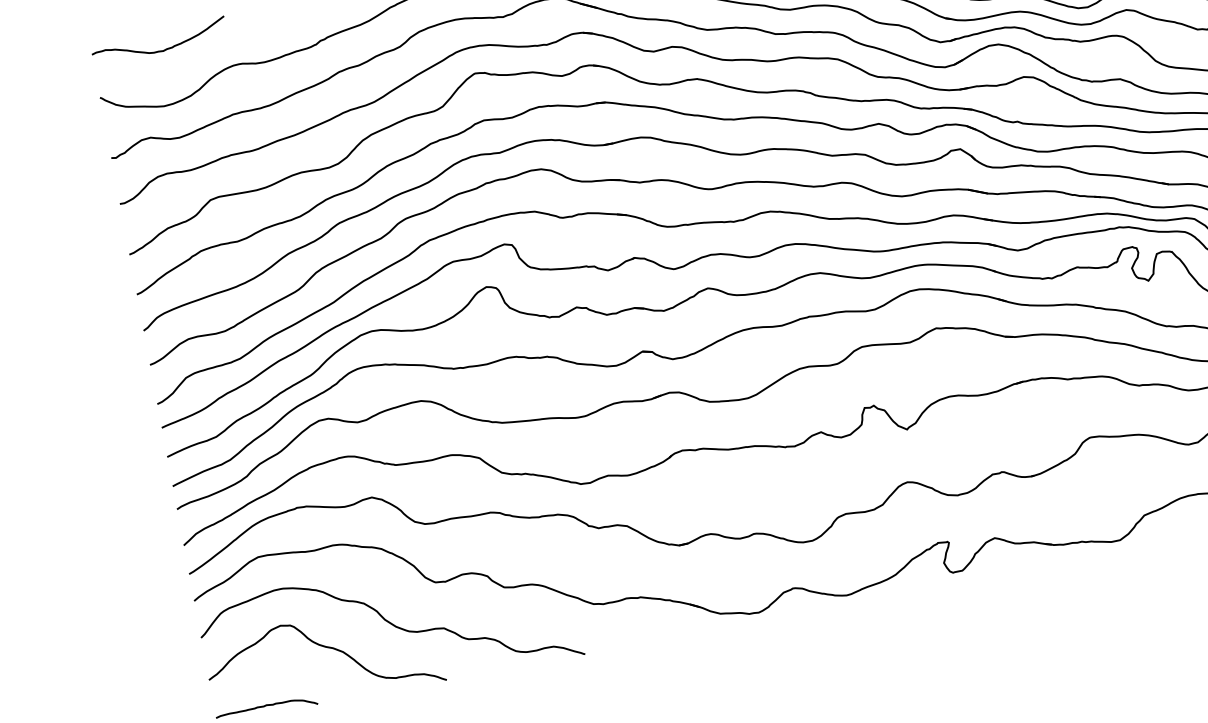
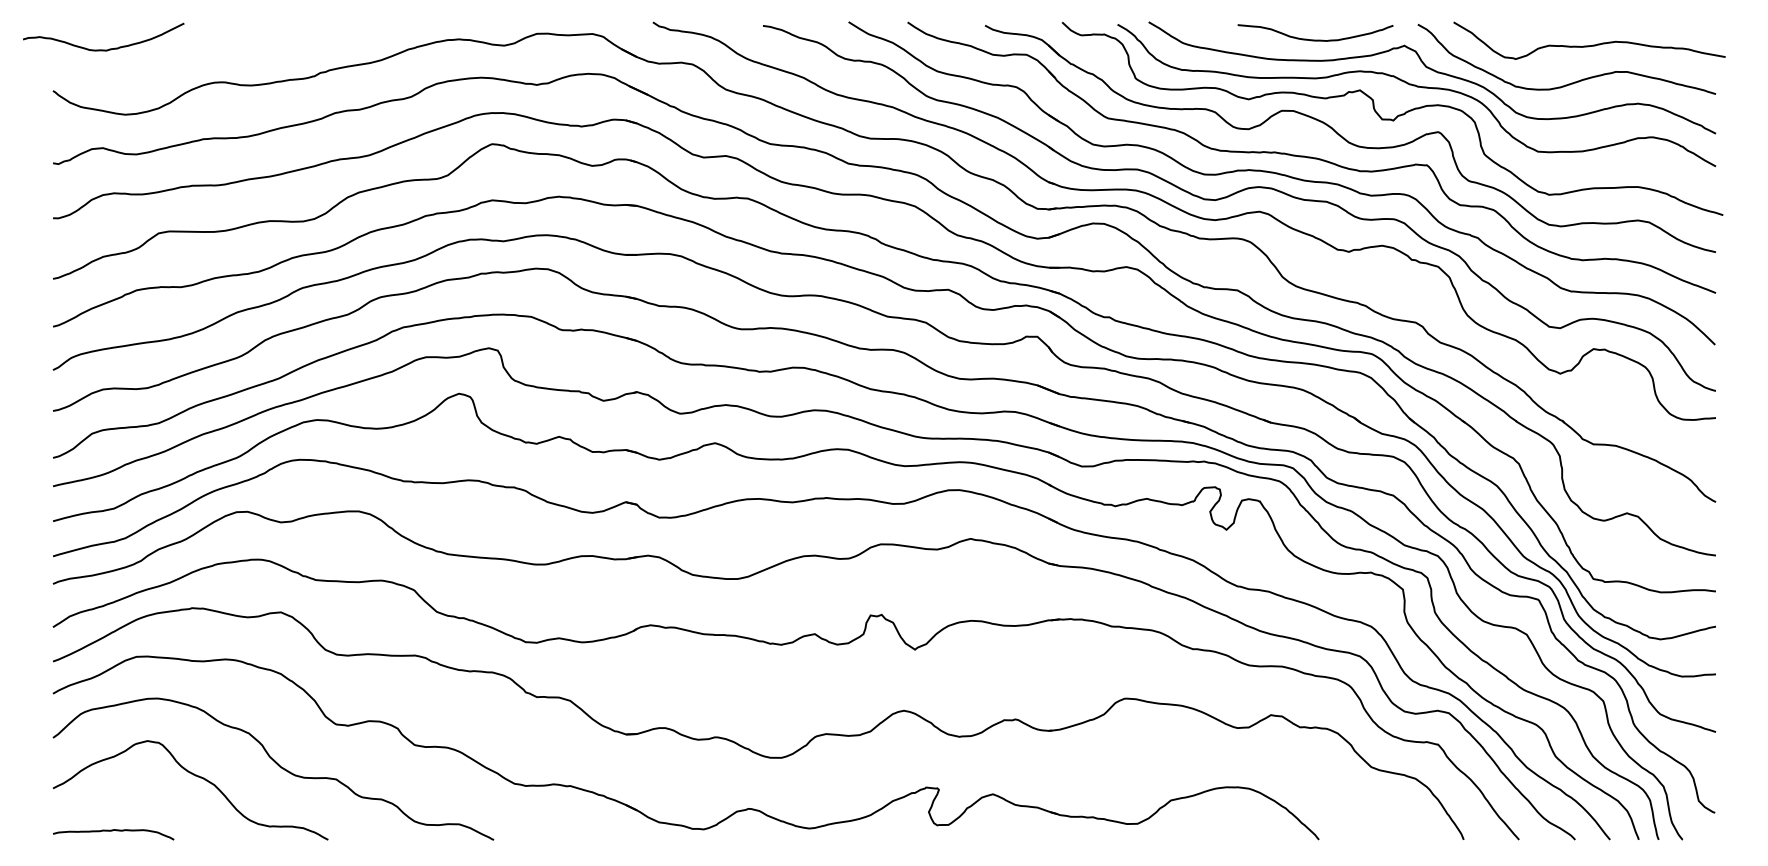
curve: (160, 50) -> (103, 49), moved

